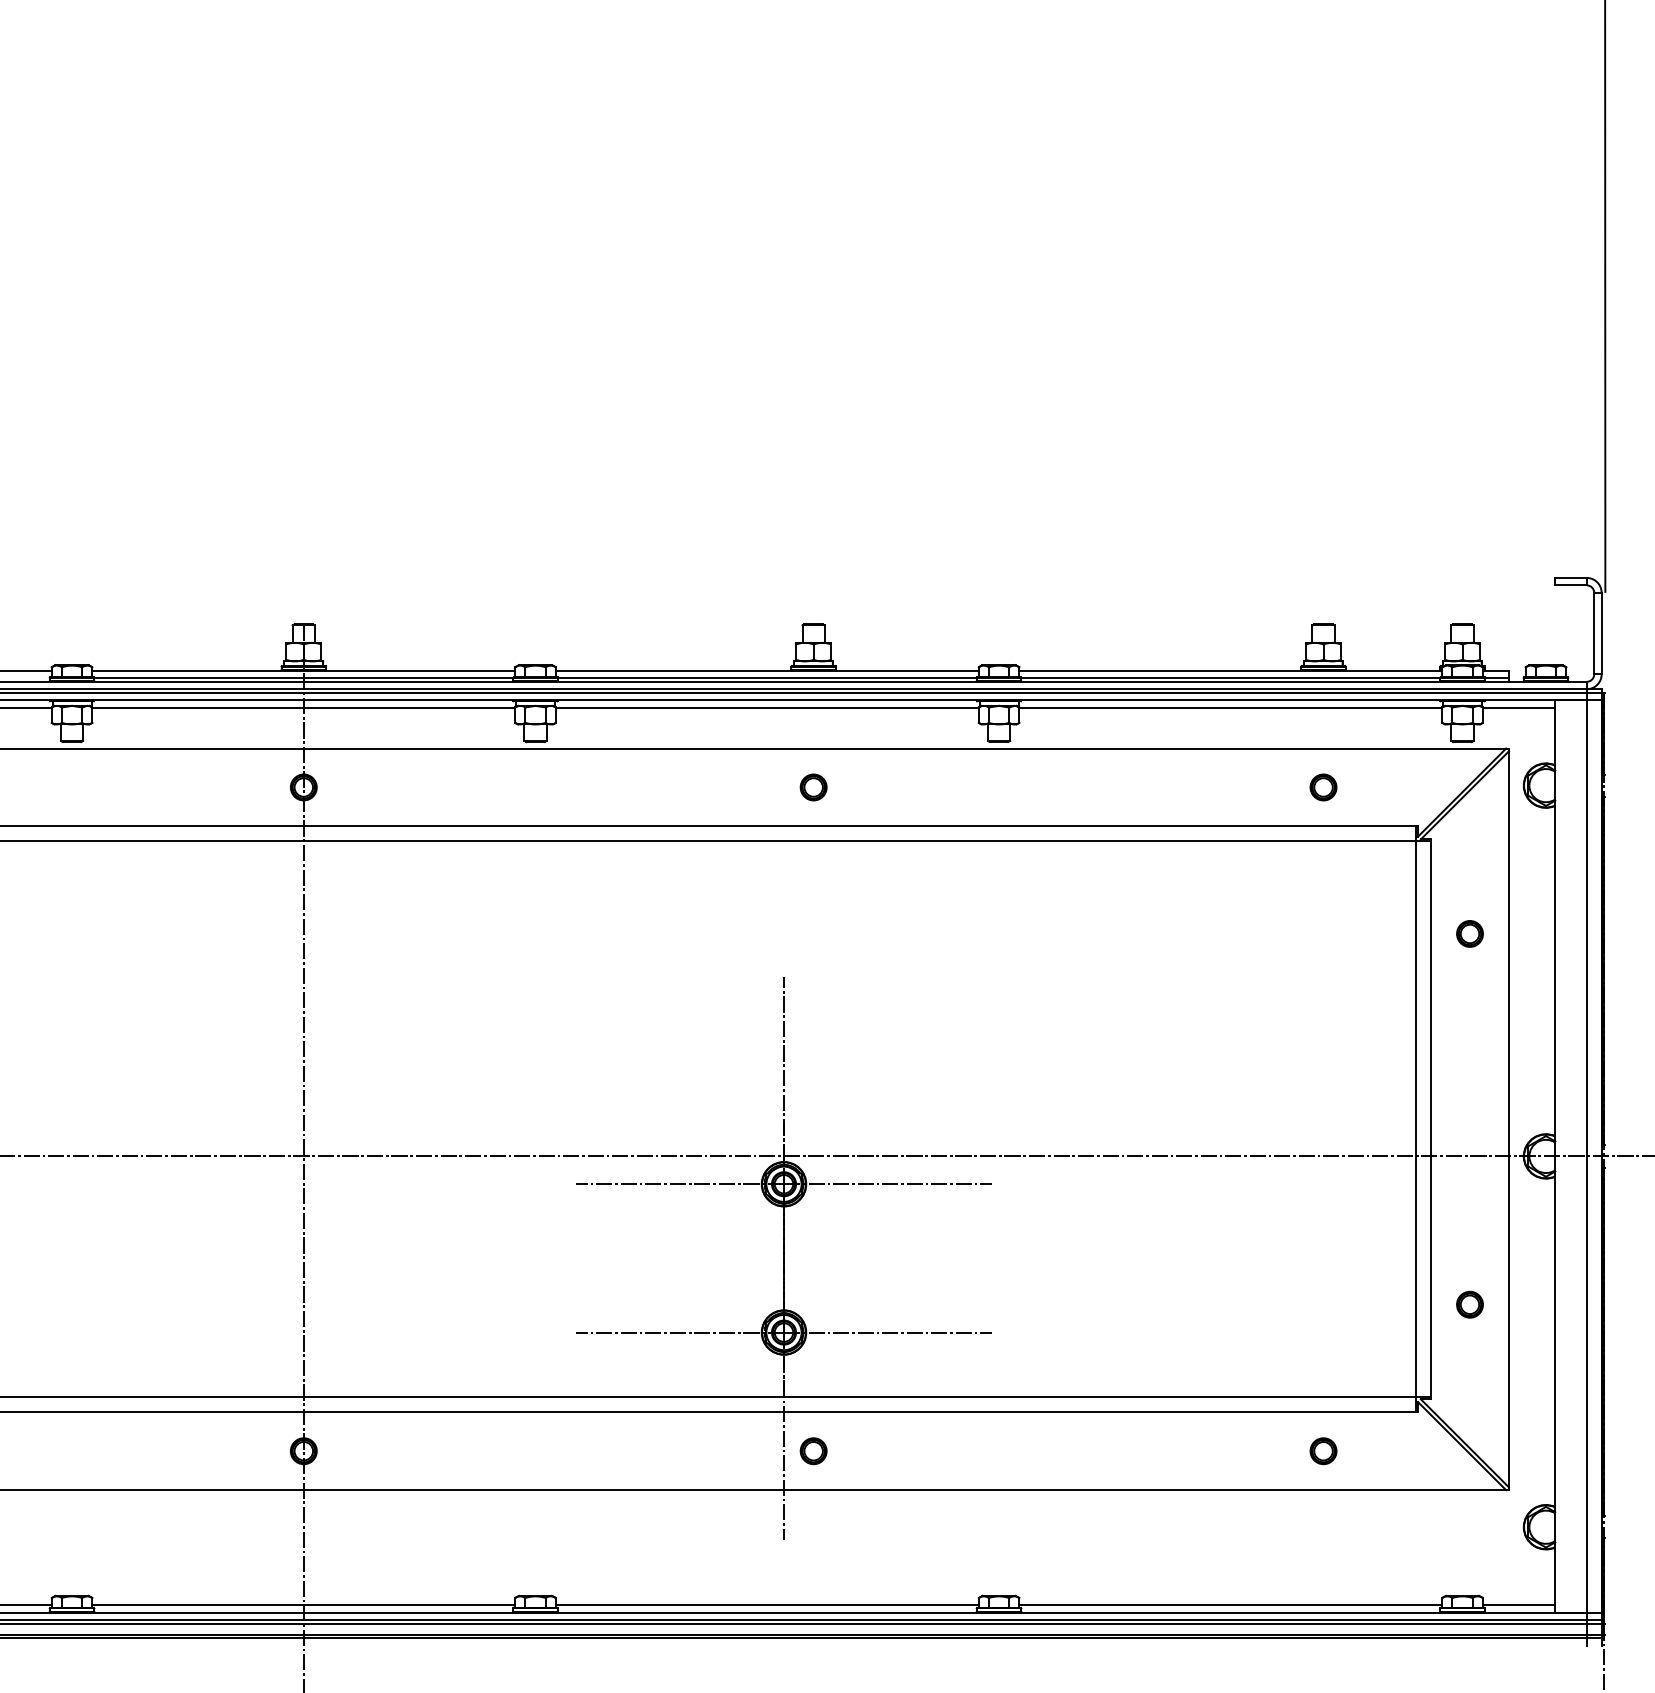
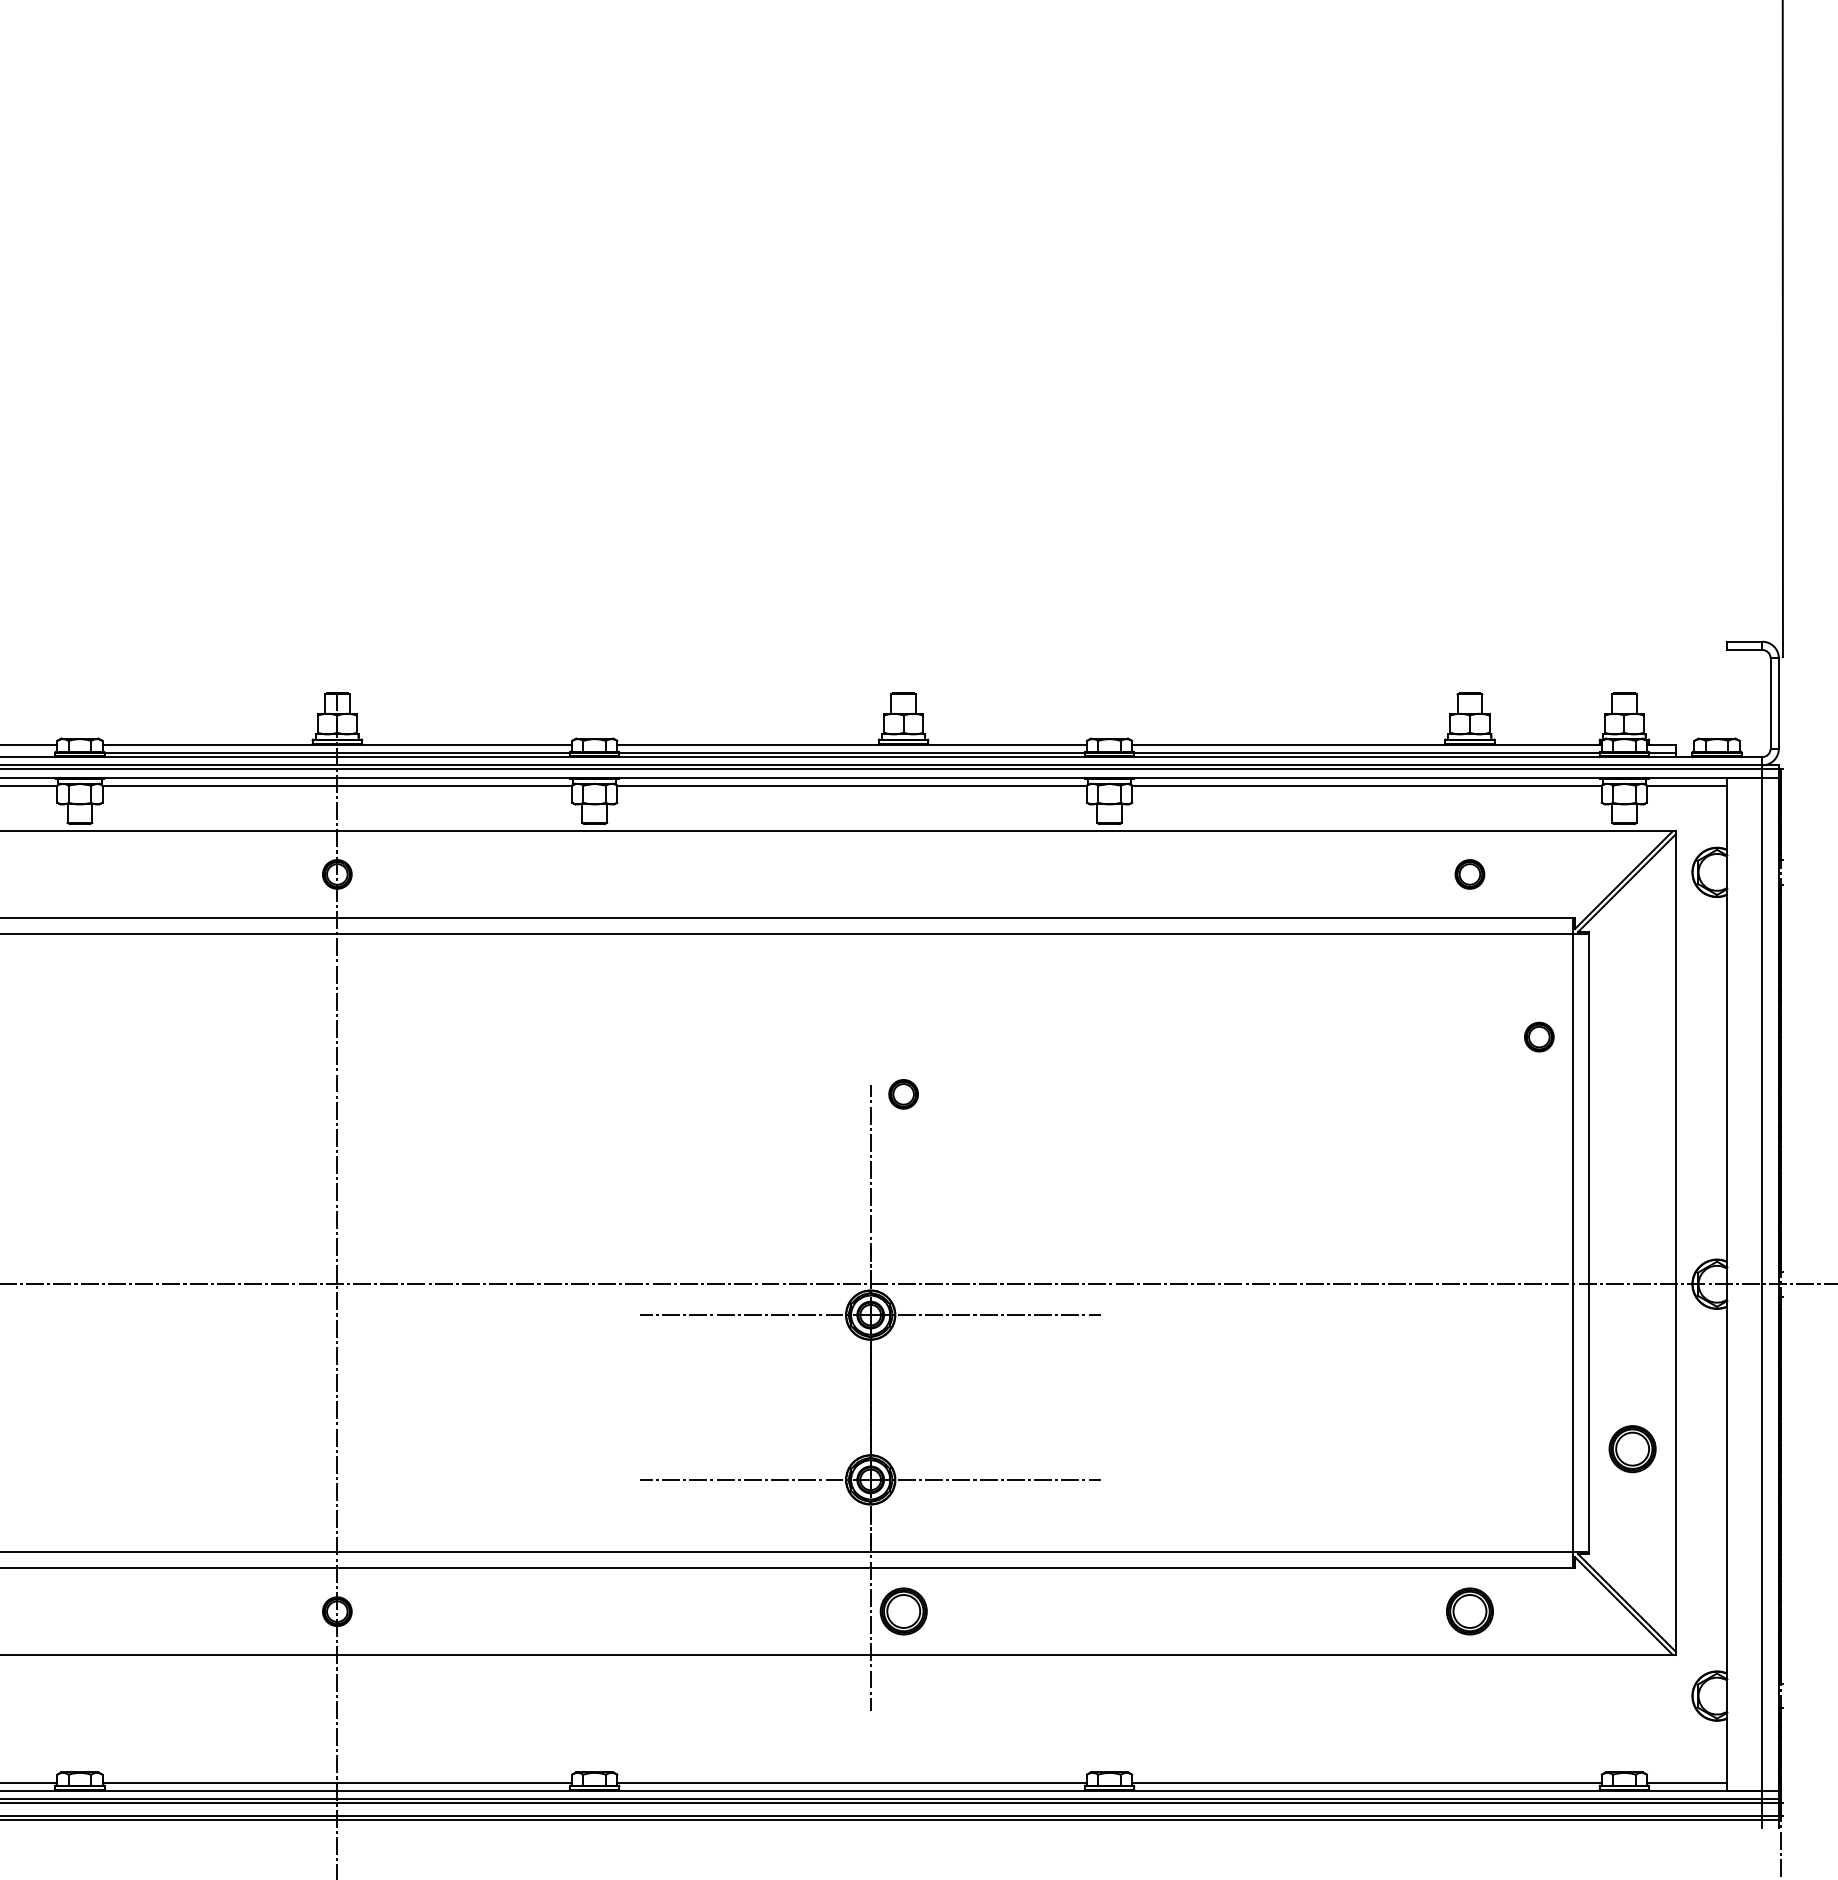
part: (813, 787) -> (903, 1094), moved
part: (1469, 933) -> (1538, 1036), moved
part: (1469, 1304) -> (1632, 1448), size x1.6
part: (813, 1451) -> (903, 1611), size x1.6
part: (1323, 1451) -> (1469, 1611), size x1.6

